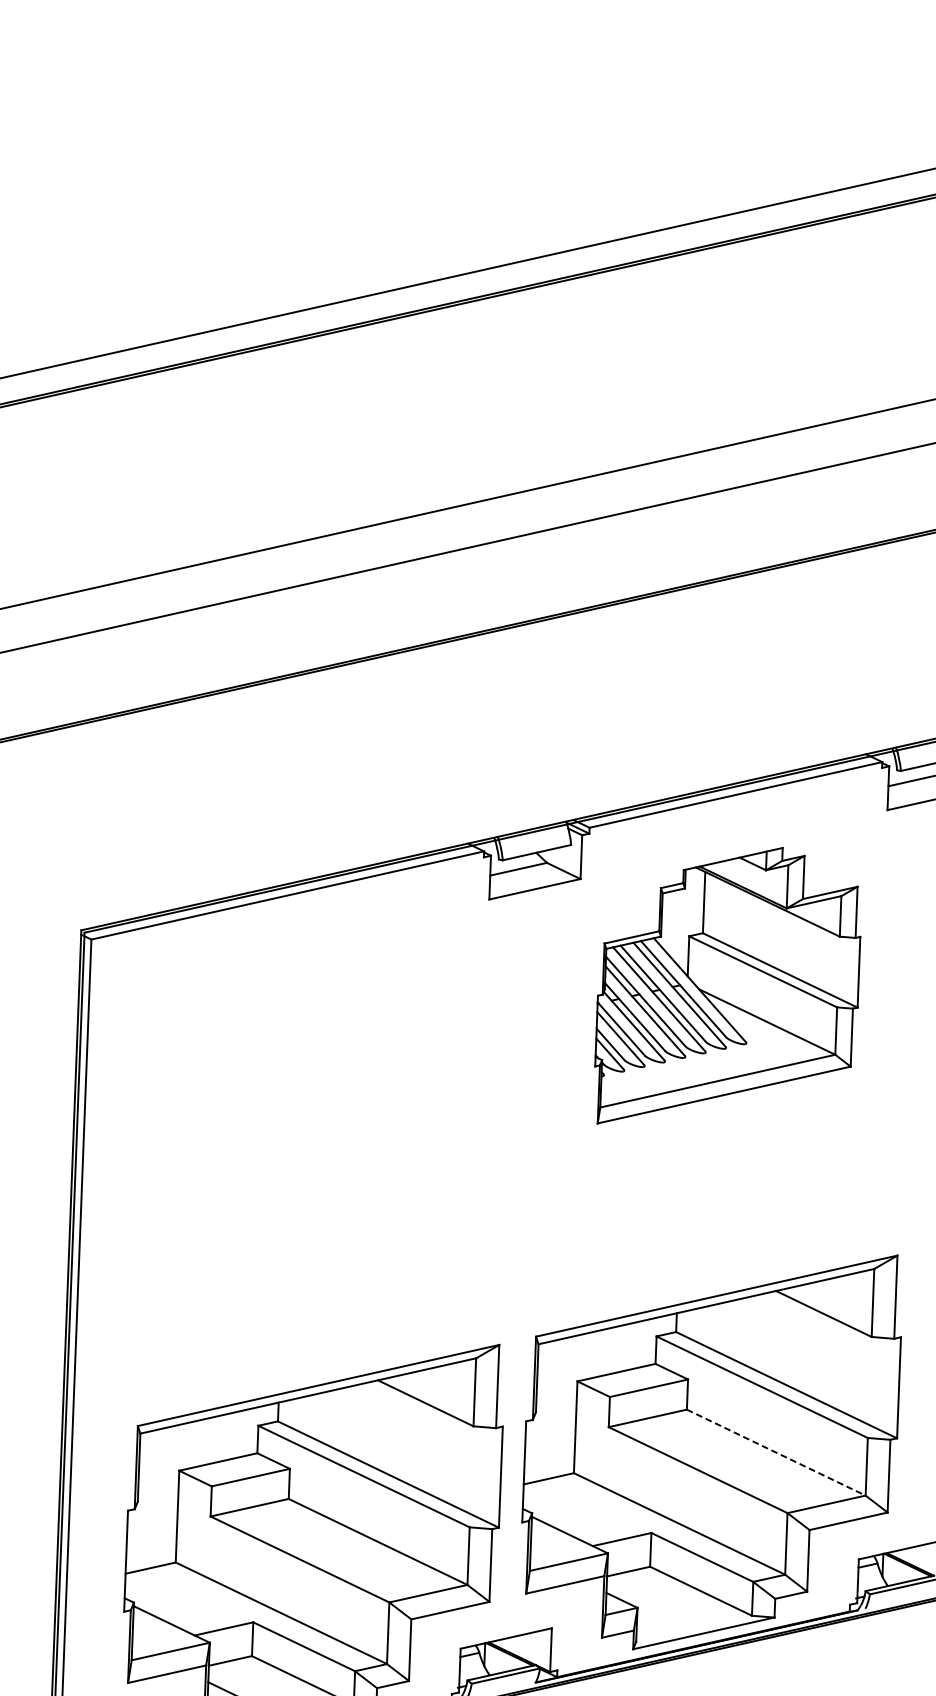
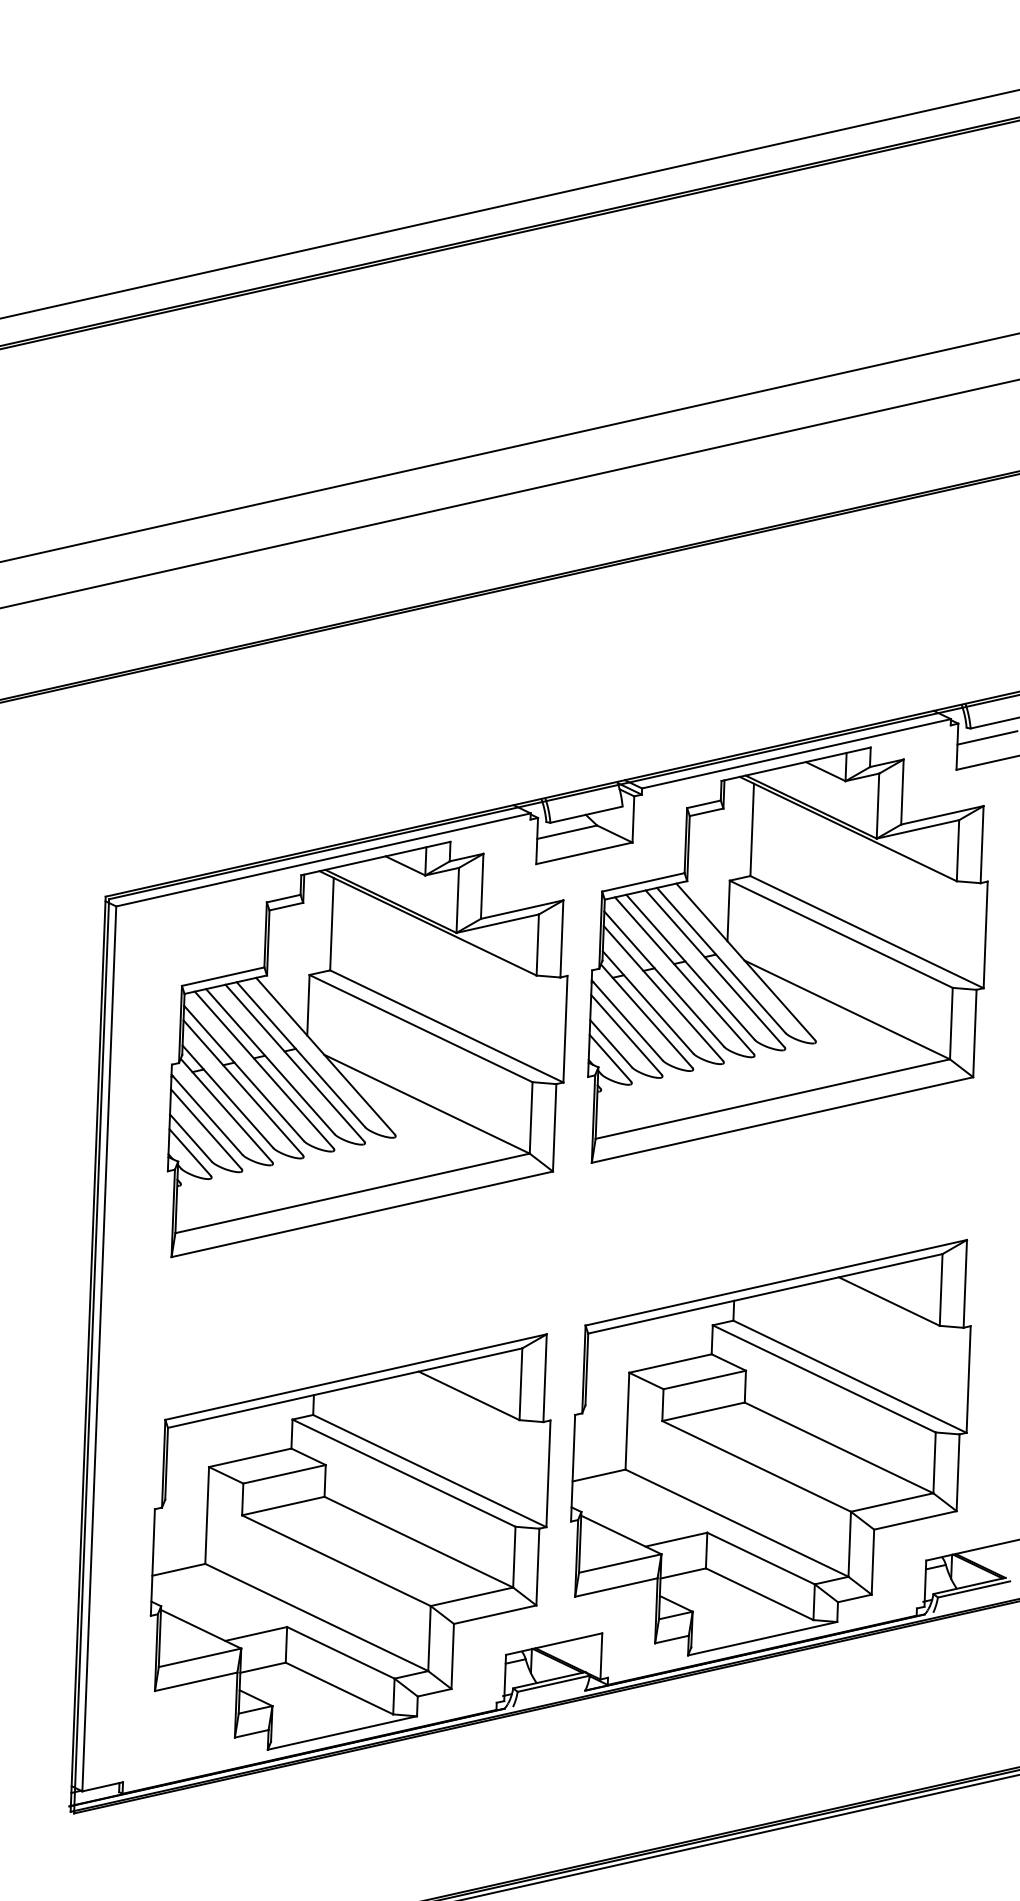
part: (727, 985) -> (787, 954), size x1.43
part: (329, 1075) -> (367, 1049), added
line: (776, 1452) -> (839, 1447), dashed -> solid

